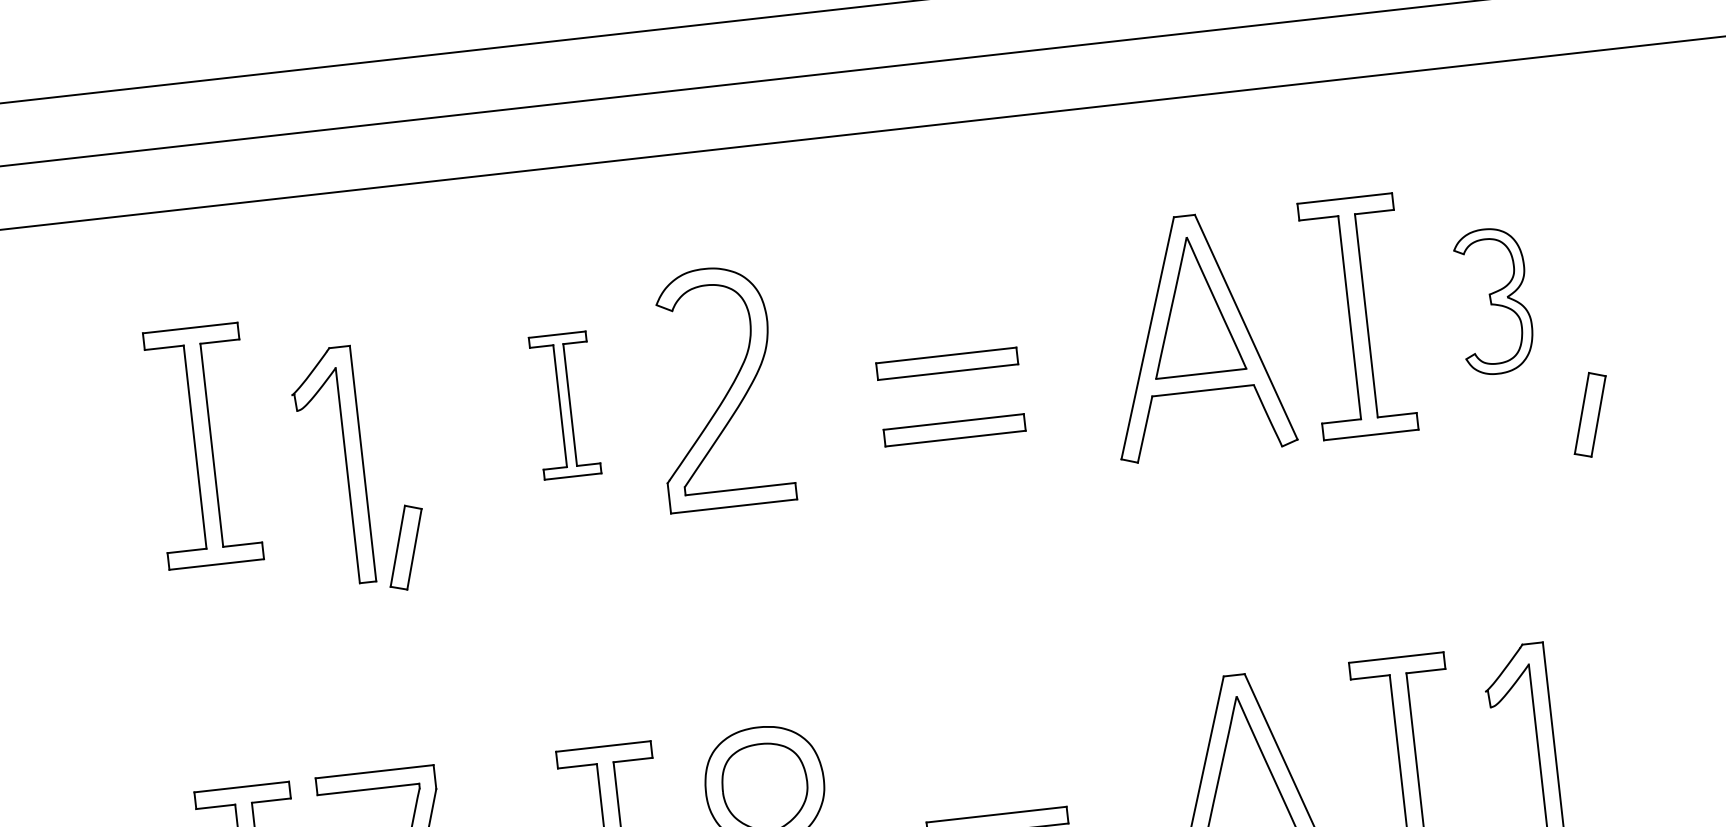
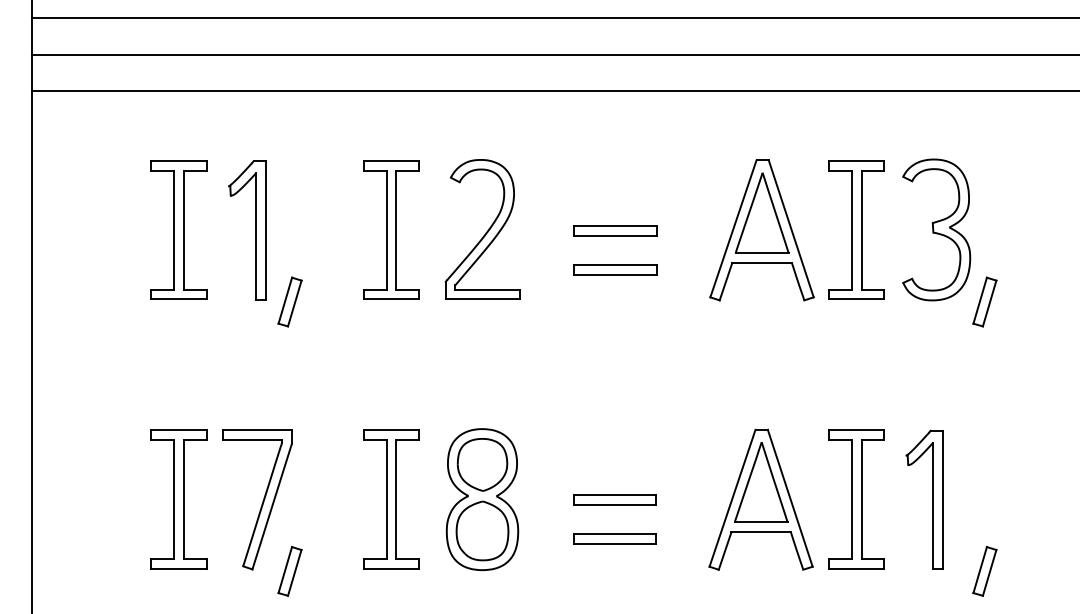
part: (1493, 300) -> (936, 229), size x1.67
part: (565, 404) -> (391, 229), size x1.67
part: (345, 465) -> (255, 230), moved

